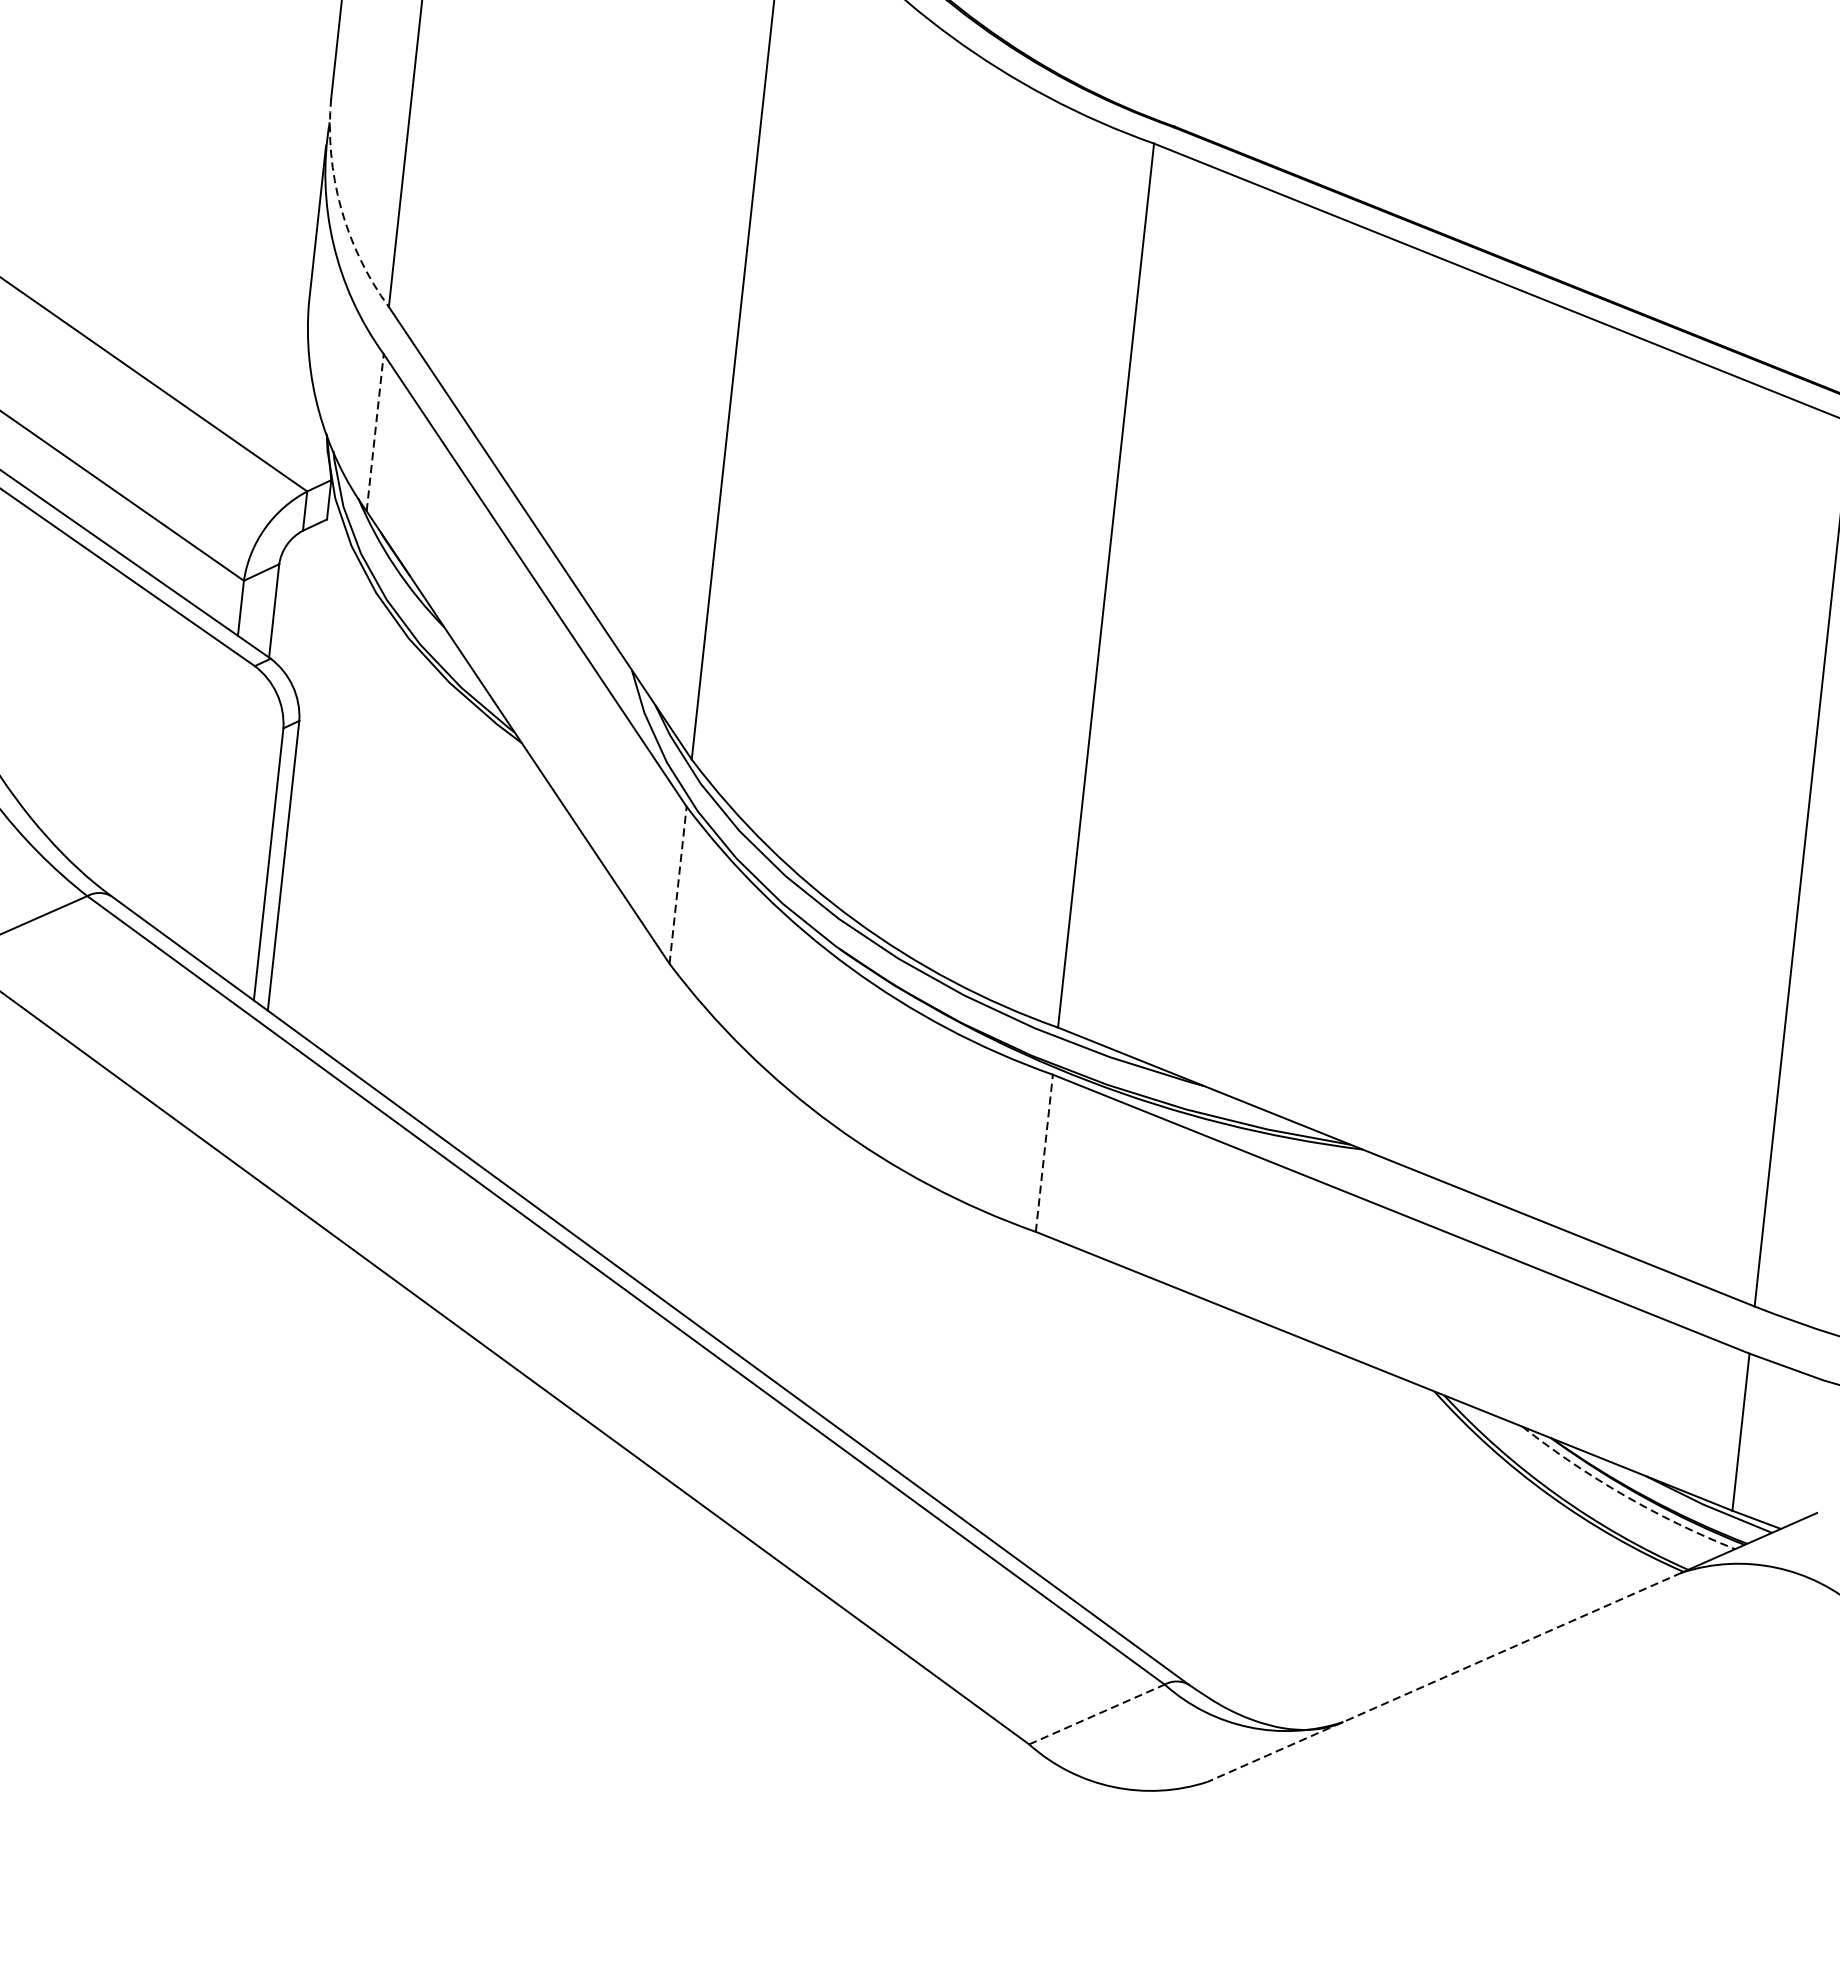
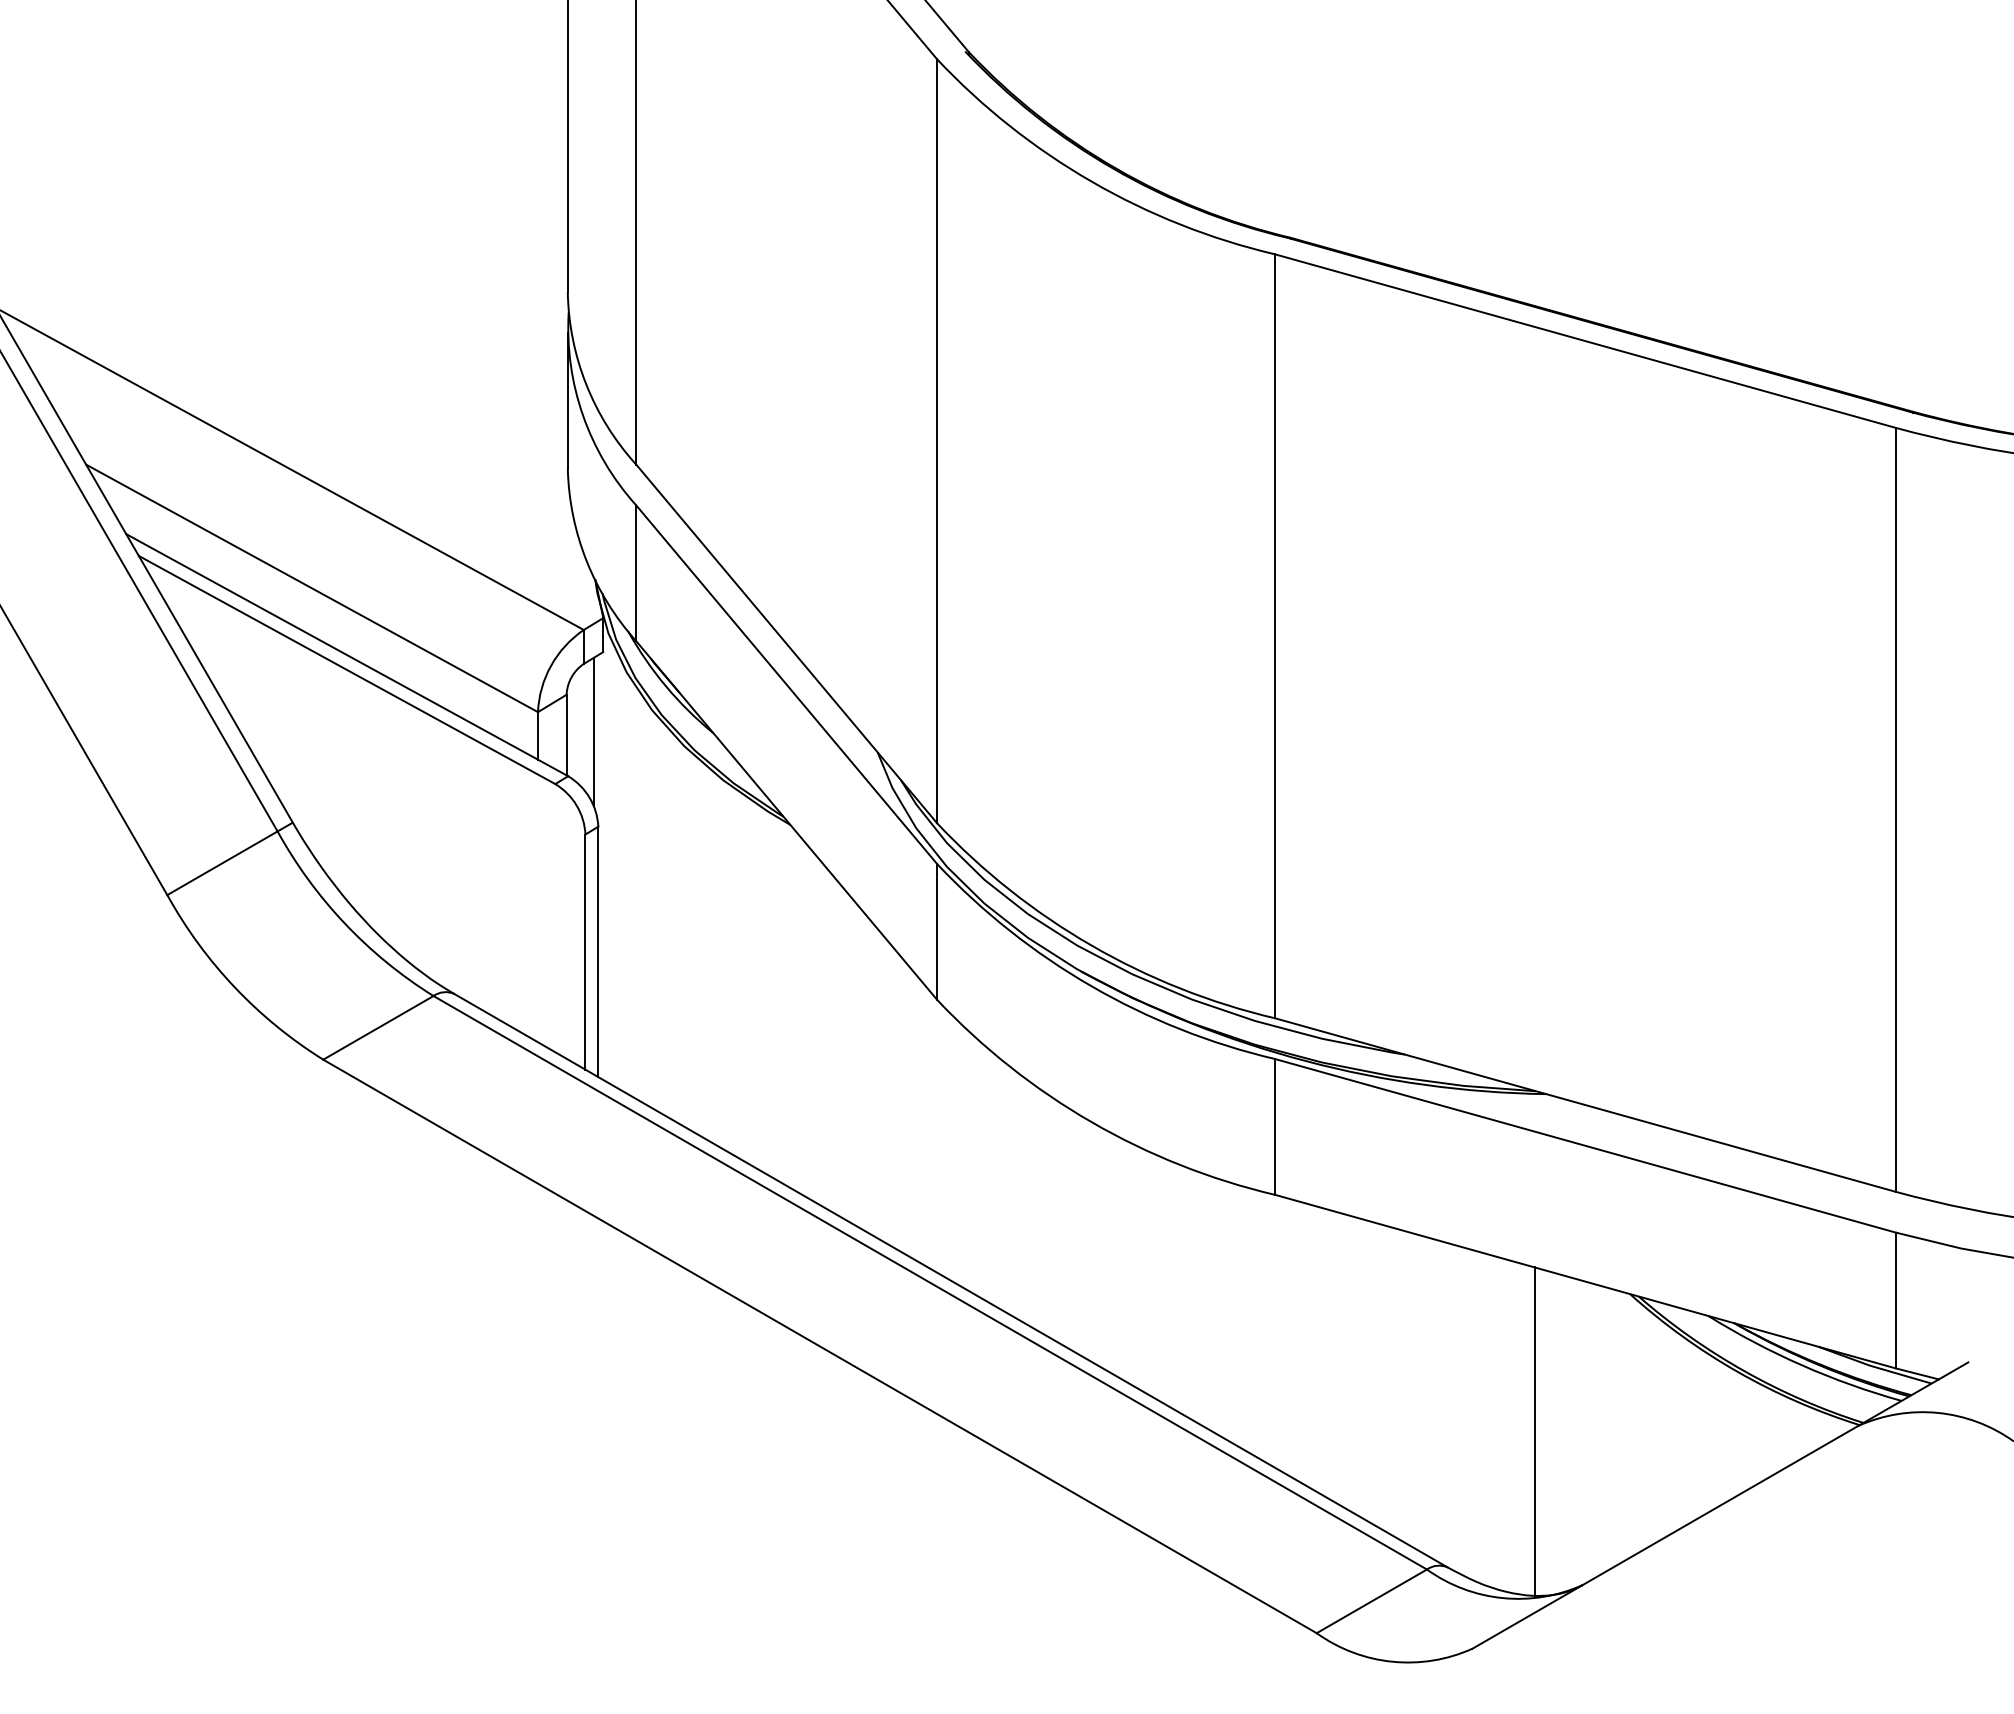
arc: (341, 207) -> (586, 384), dashed -> solid
line: (375, 432) -> (636, 573), dashed -> solid
line: (305, 610) -> (593, 731), added
line: (678, 884) -> (937, 931), dashed -> solid
line: (1044, 1152) -> (1274, 1126), dashed -> solid
arc: (1623, 1495) -> (1801, 1365), dashed -> solid
line: (1306, 1538) -> (1534, 1431), added
line: (1444, 1677) -> (1665, 1537), dashed -> solid
line: (1096, 1714) -> (1371, 1601), dashed -> solid

